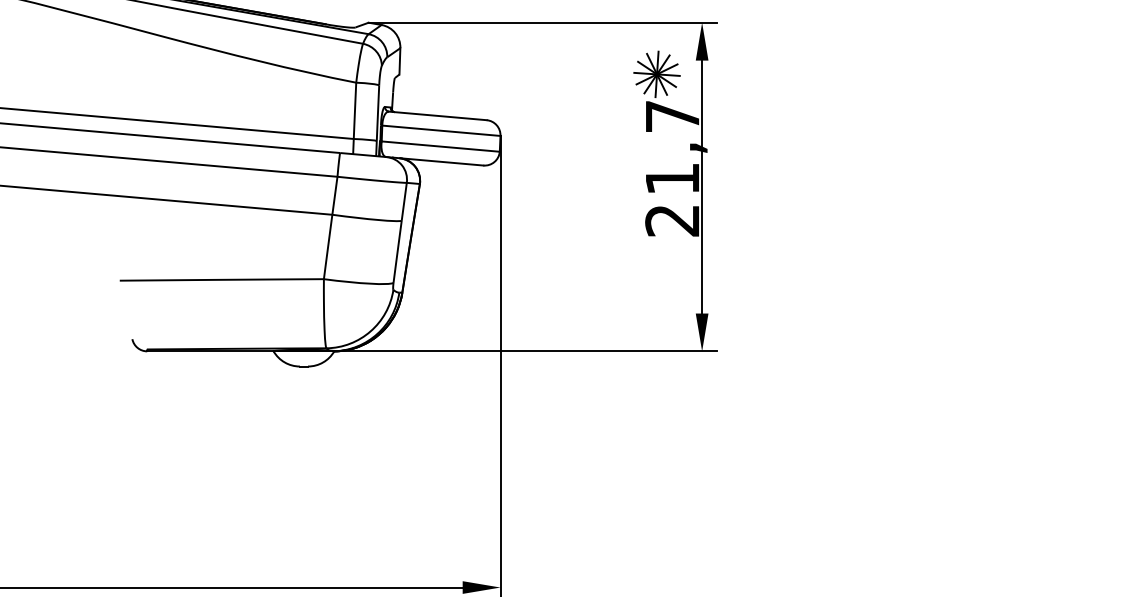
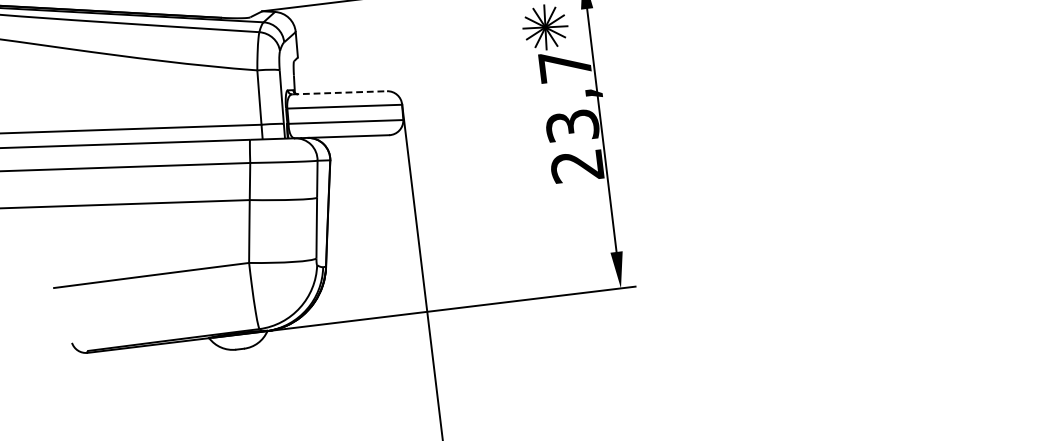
line: (437, 115) -> (339, 92), solid -> dashed
text: (672, 178) -> (572, 125), 21,7 -> 23,7

